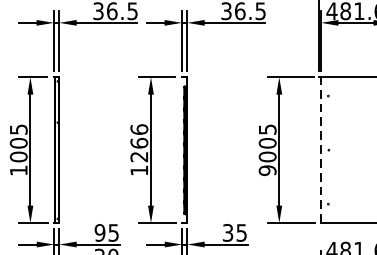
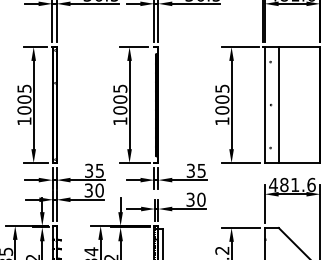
text: (139, 143) -> (120, 99), 1266 -> 1005
line: (320, 150) -> (264, 105), dashed -> solid
line: (338, 150) -> (278, 105), added
text: (267, 170) -> (222, 121), 9005 -> 1005
text: (99, 232) -> (88, 170), 95 -> 35

